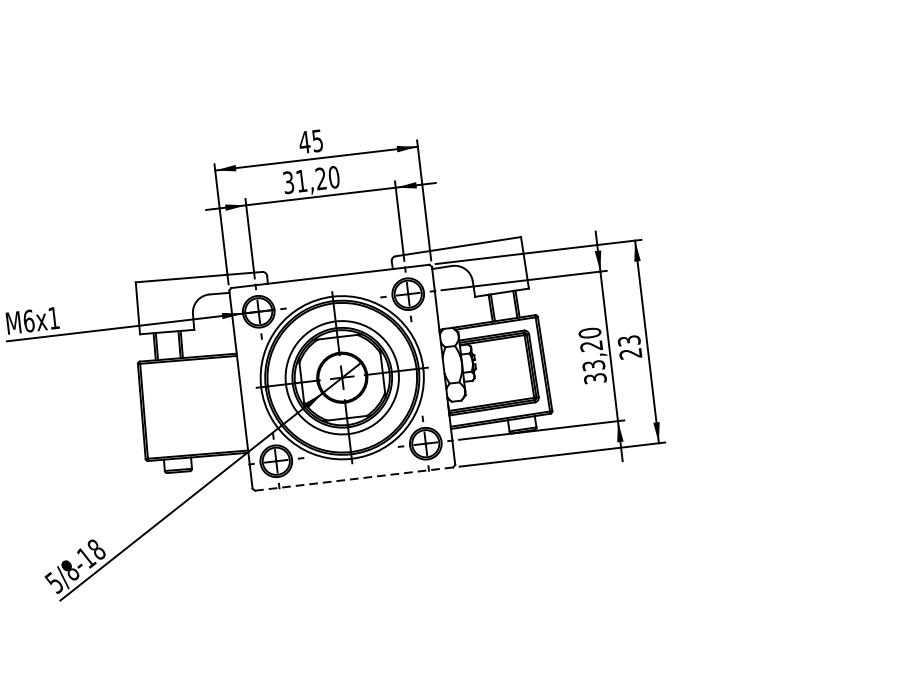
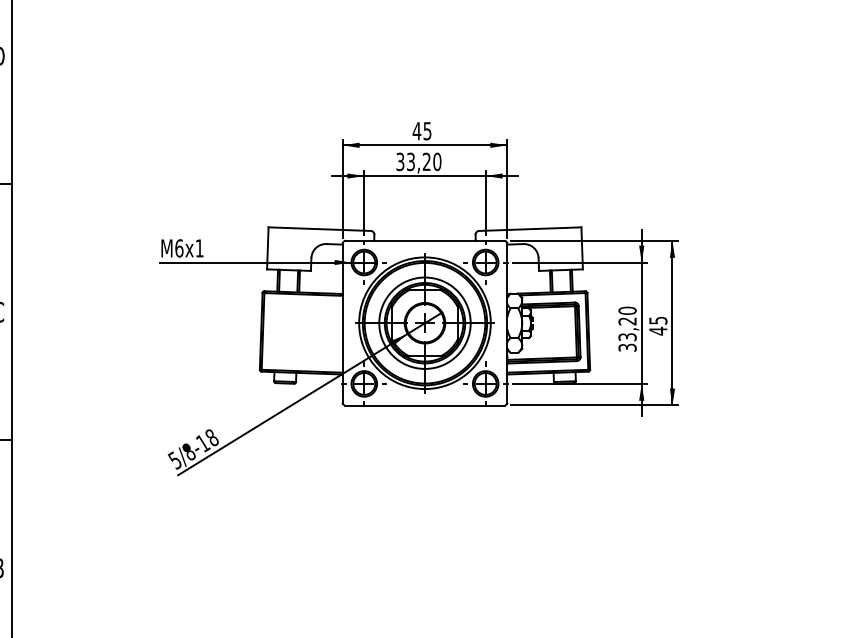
text: (301, 180) -> (410, 161), 31,20 -> 33,20
text: (630, 346) -> (658, 325), 23 -> 45
line: (354, 478) -> (425, 405), dashed -> solid

